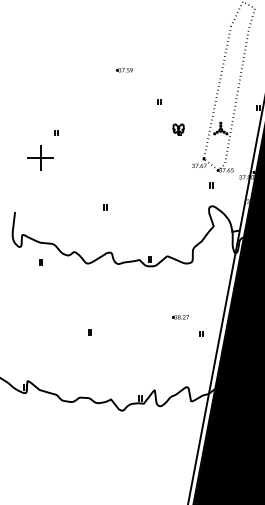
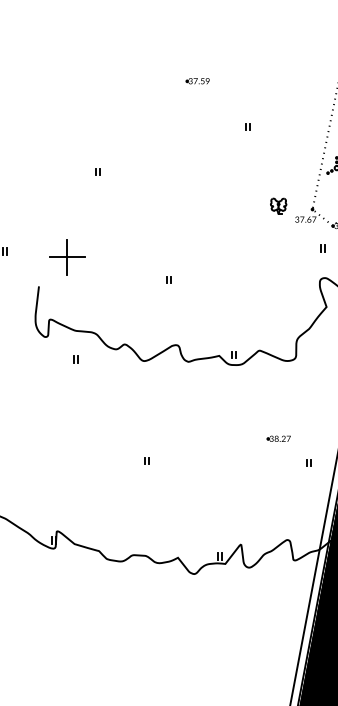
part: (178, 129) -> (278, 206), moved
part: (40, 157) -> (67, 256), moved

